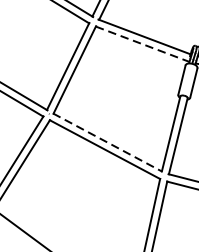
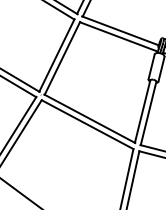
line: (142, 43) -> (118, 36), dashed -> solid
line: (107, 142) -> (89, 118), dashed -> solid

